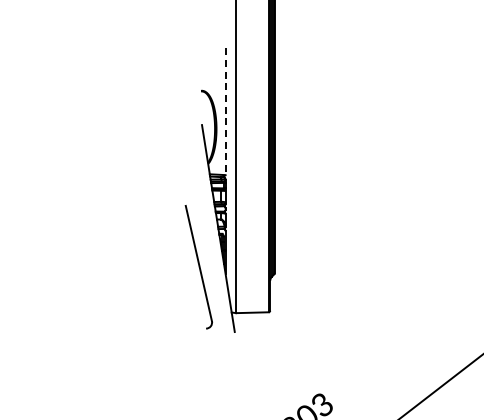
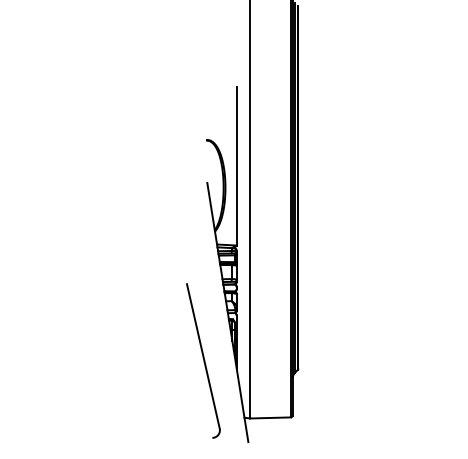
line: (225, 112) -> (236, 167), dashed -> solid

